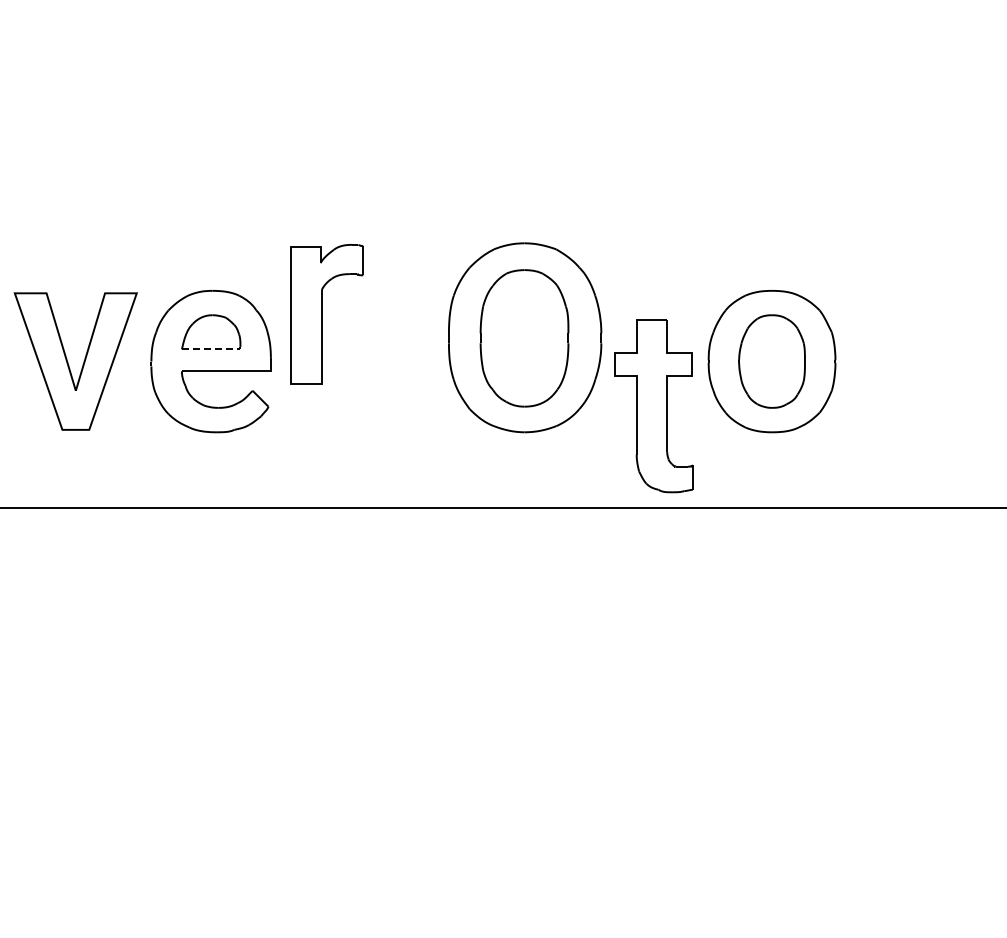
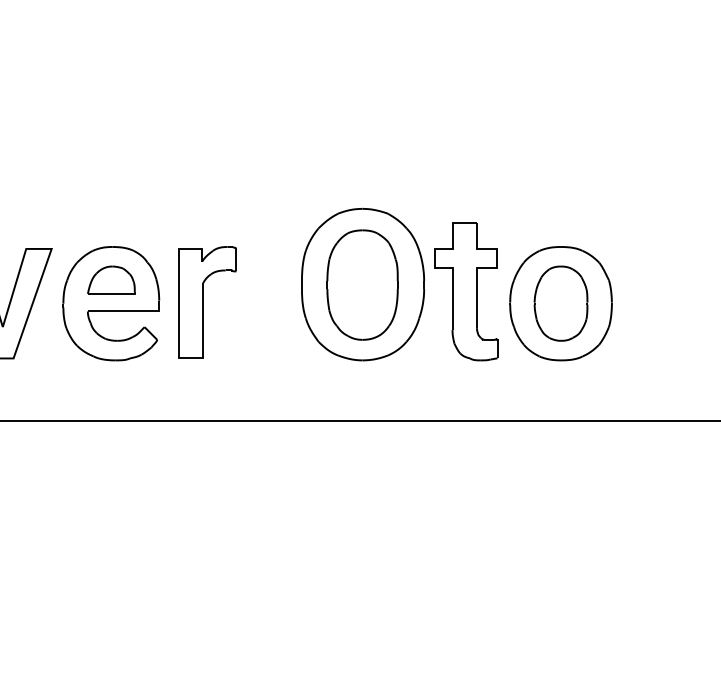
part: (326, 314) -> (206, 302), moved
line: (213, 349) -> (113, 294), dashed -> solid
part: (653, 406) -> (465, 291), moved

